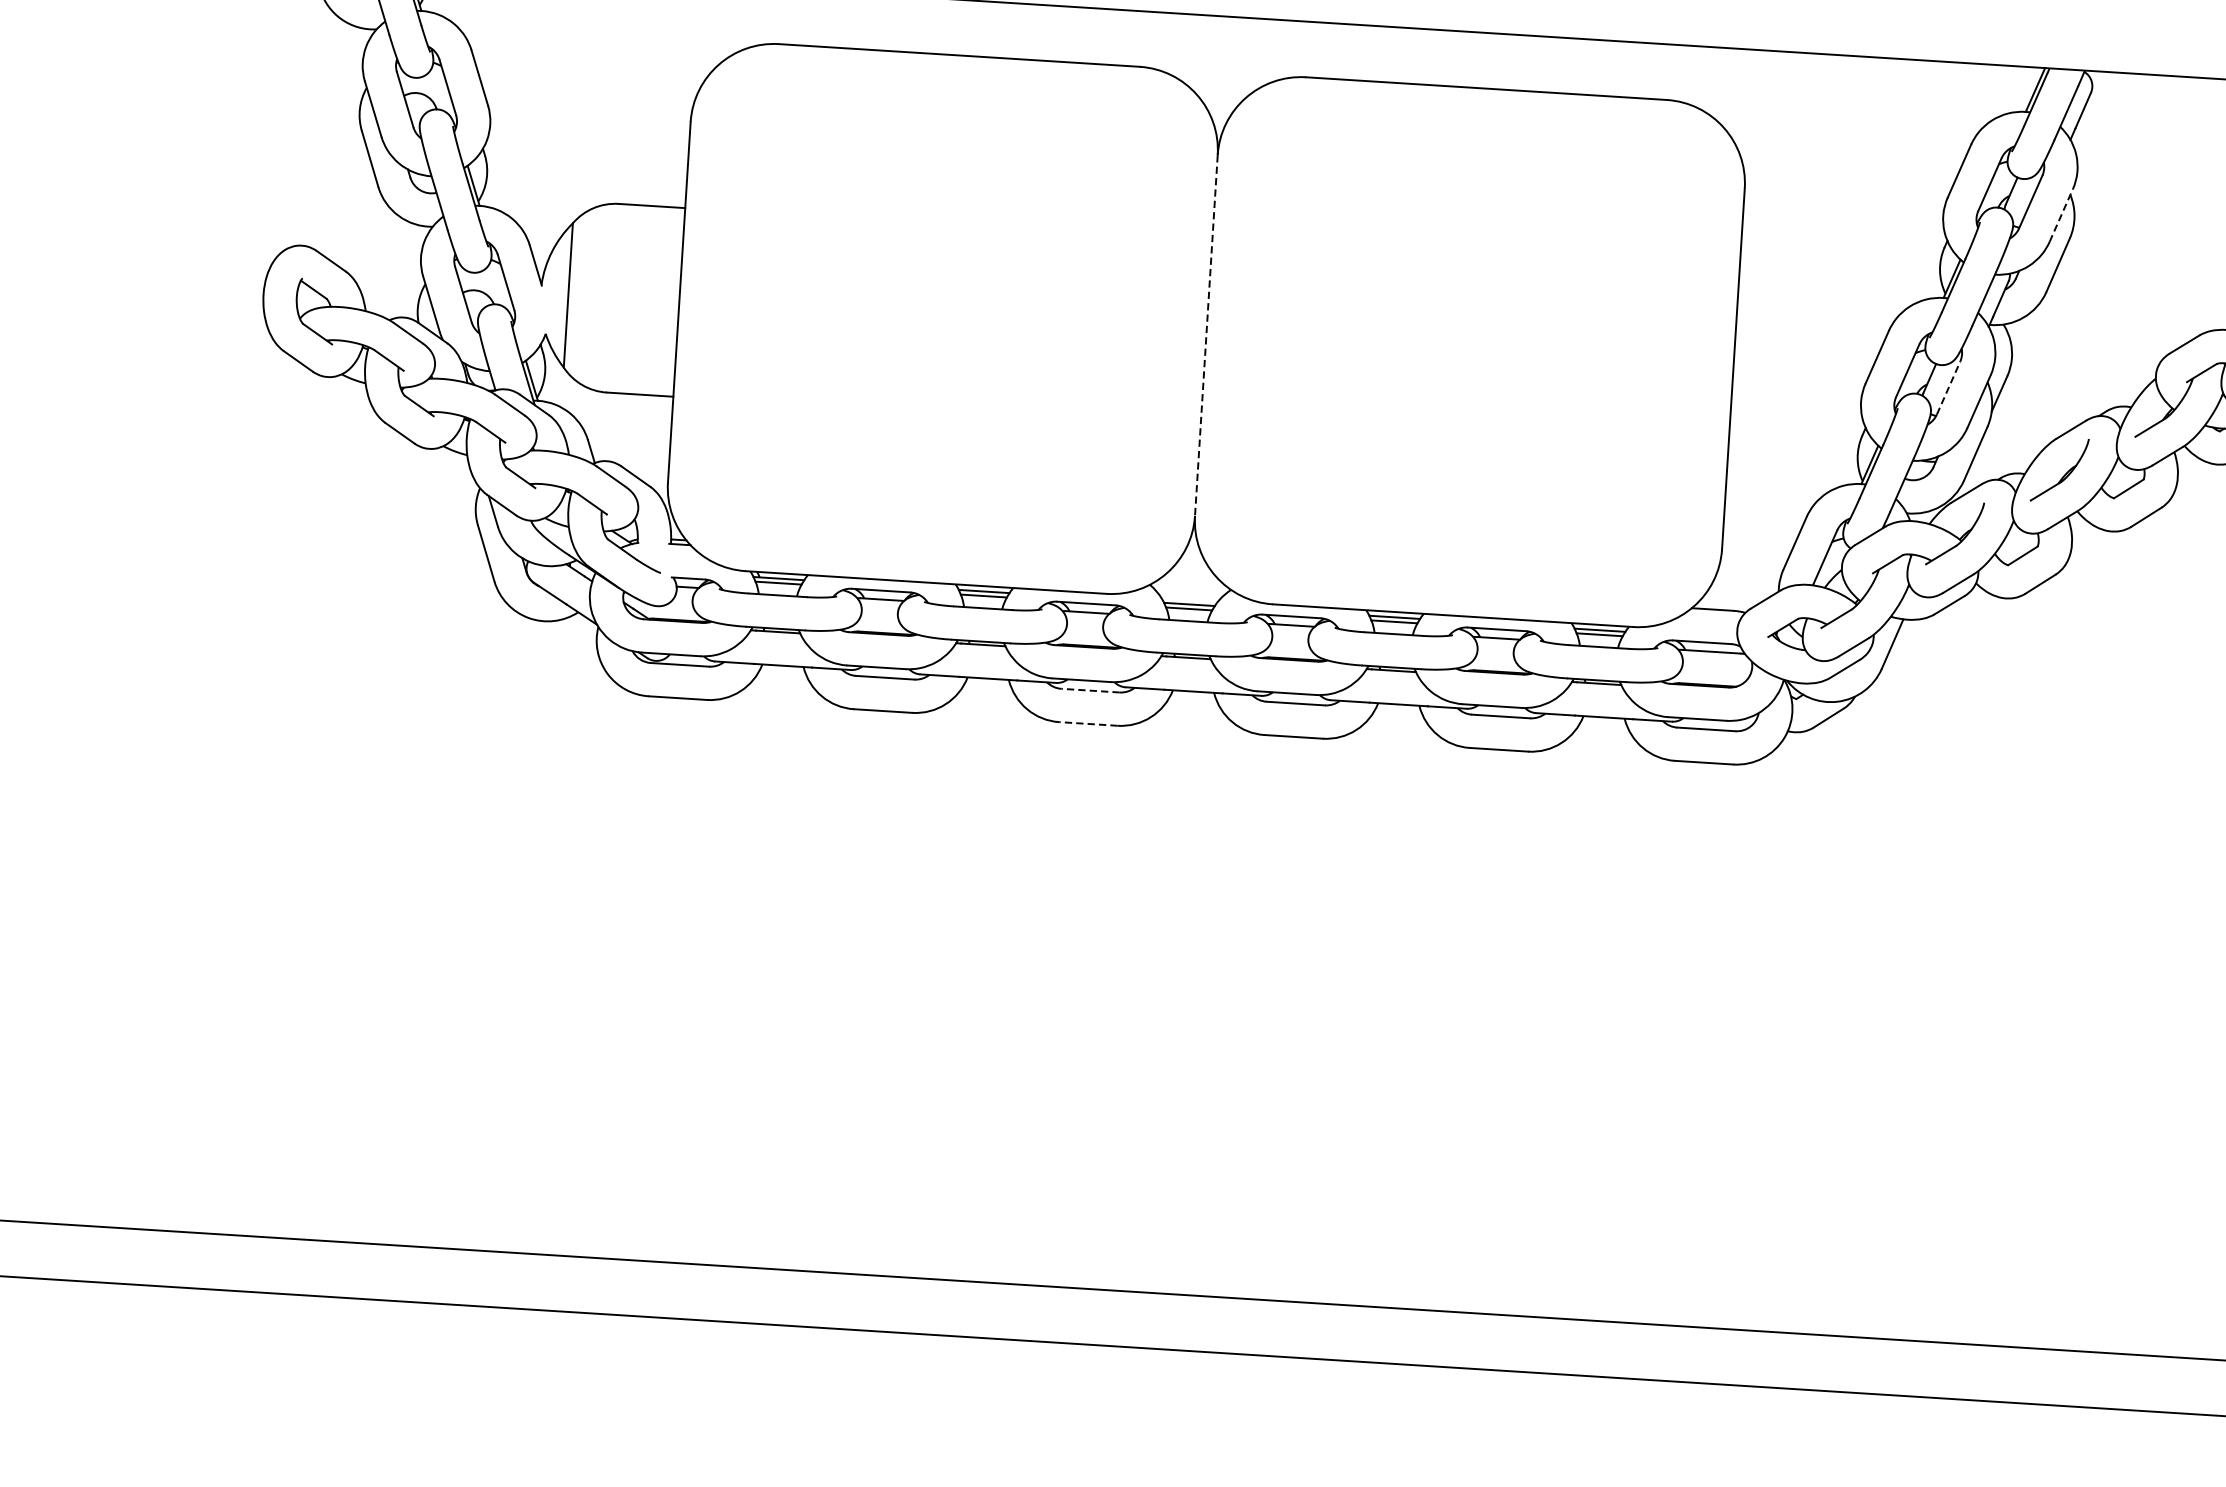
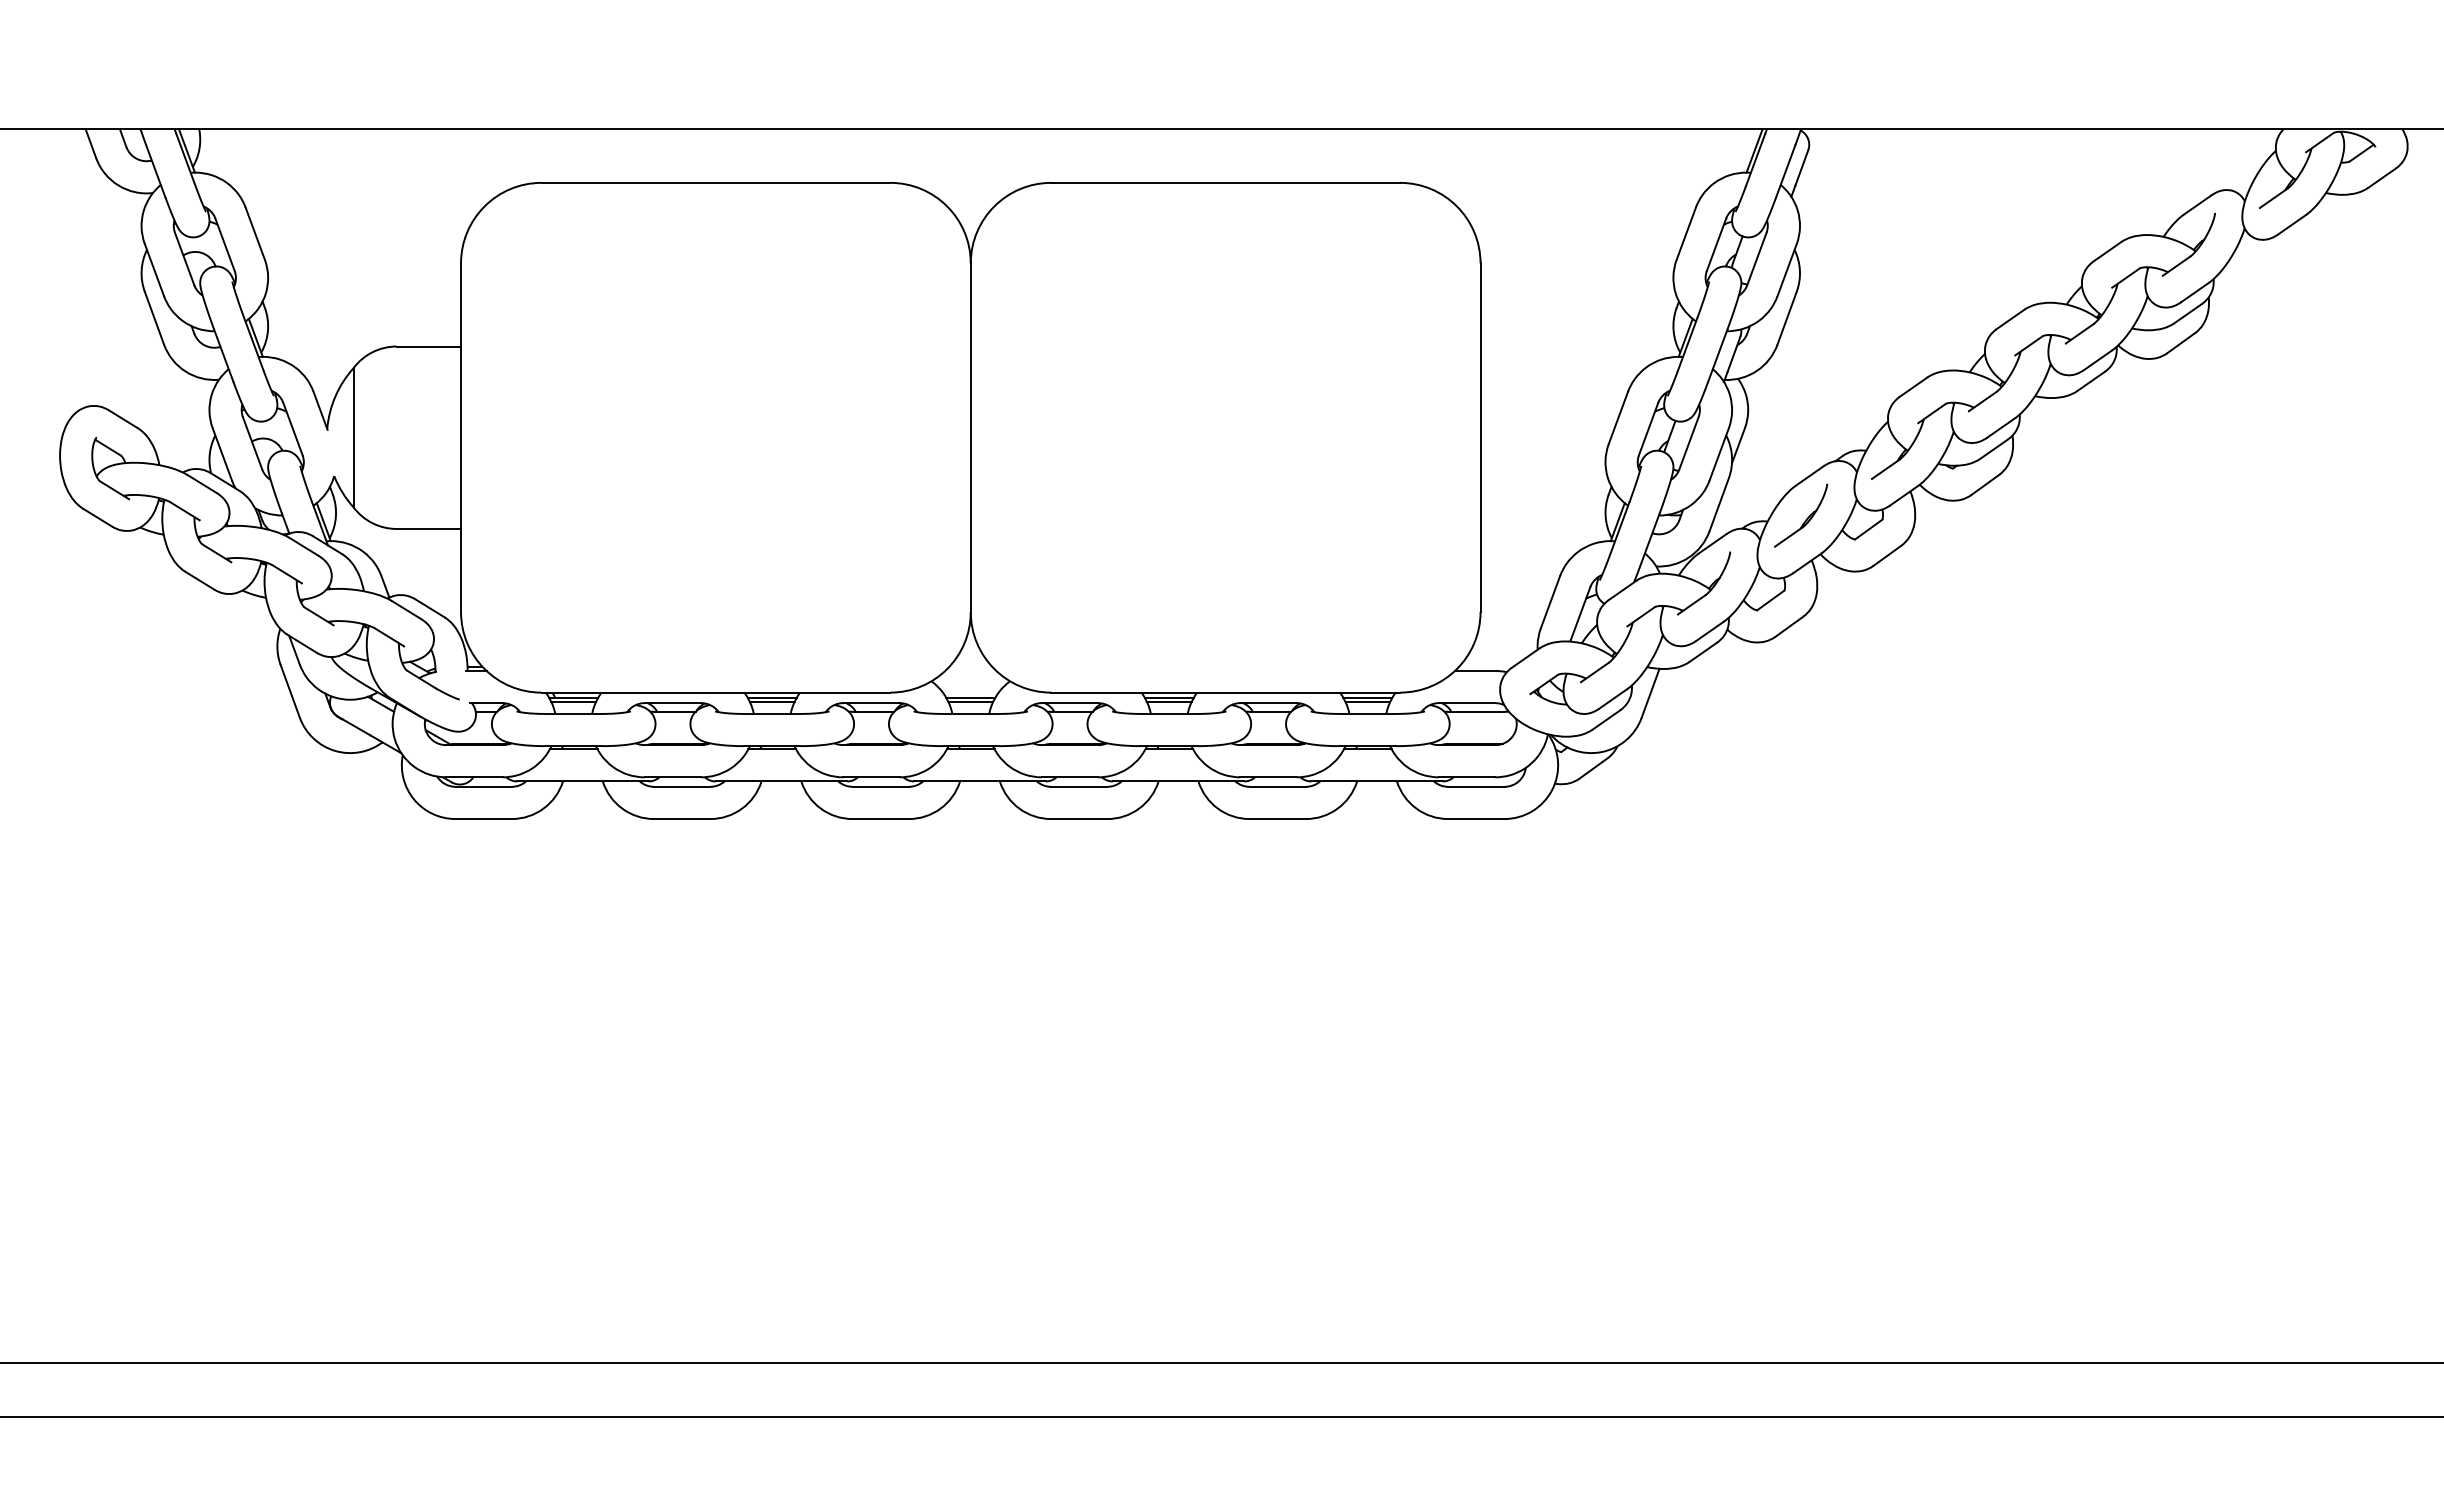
line: (2061, 215) -> (1787, 270), dashed -> solid
line: (1206, 336) -> (970, 438), dashed -> solid
line: (1949, 388) -> (1689, 443), dashed -> solid
line: (1090, 690) -> (880, 786), dashed -> solid
line: (1088, 724) -> (880, 819), dashed -> solid

